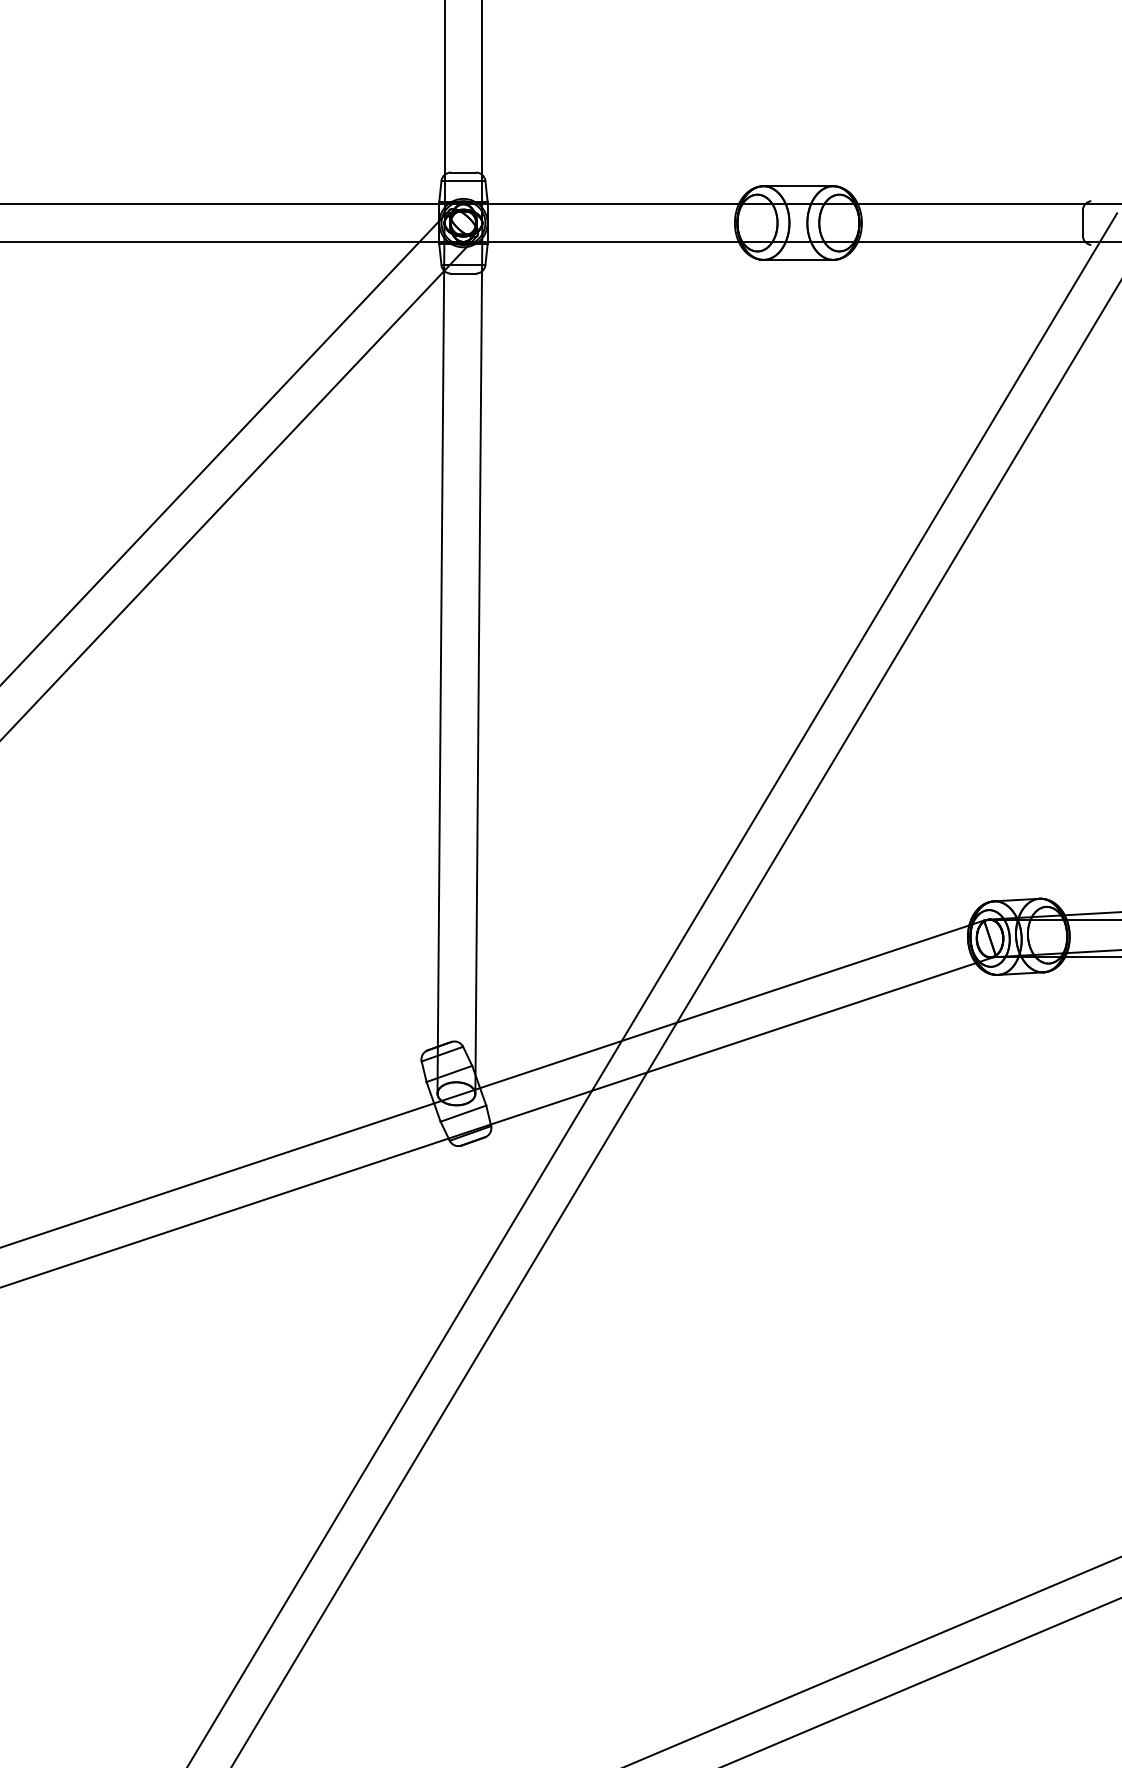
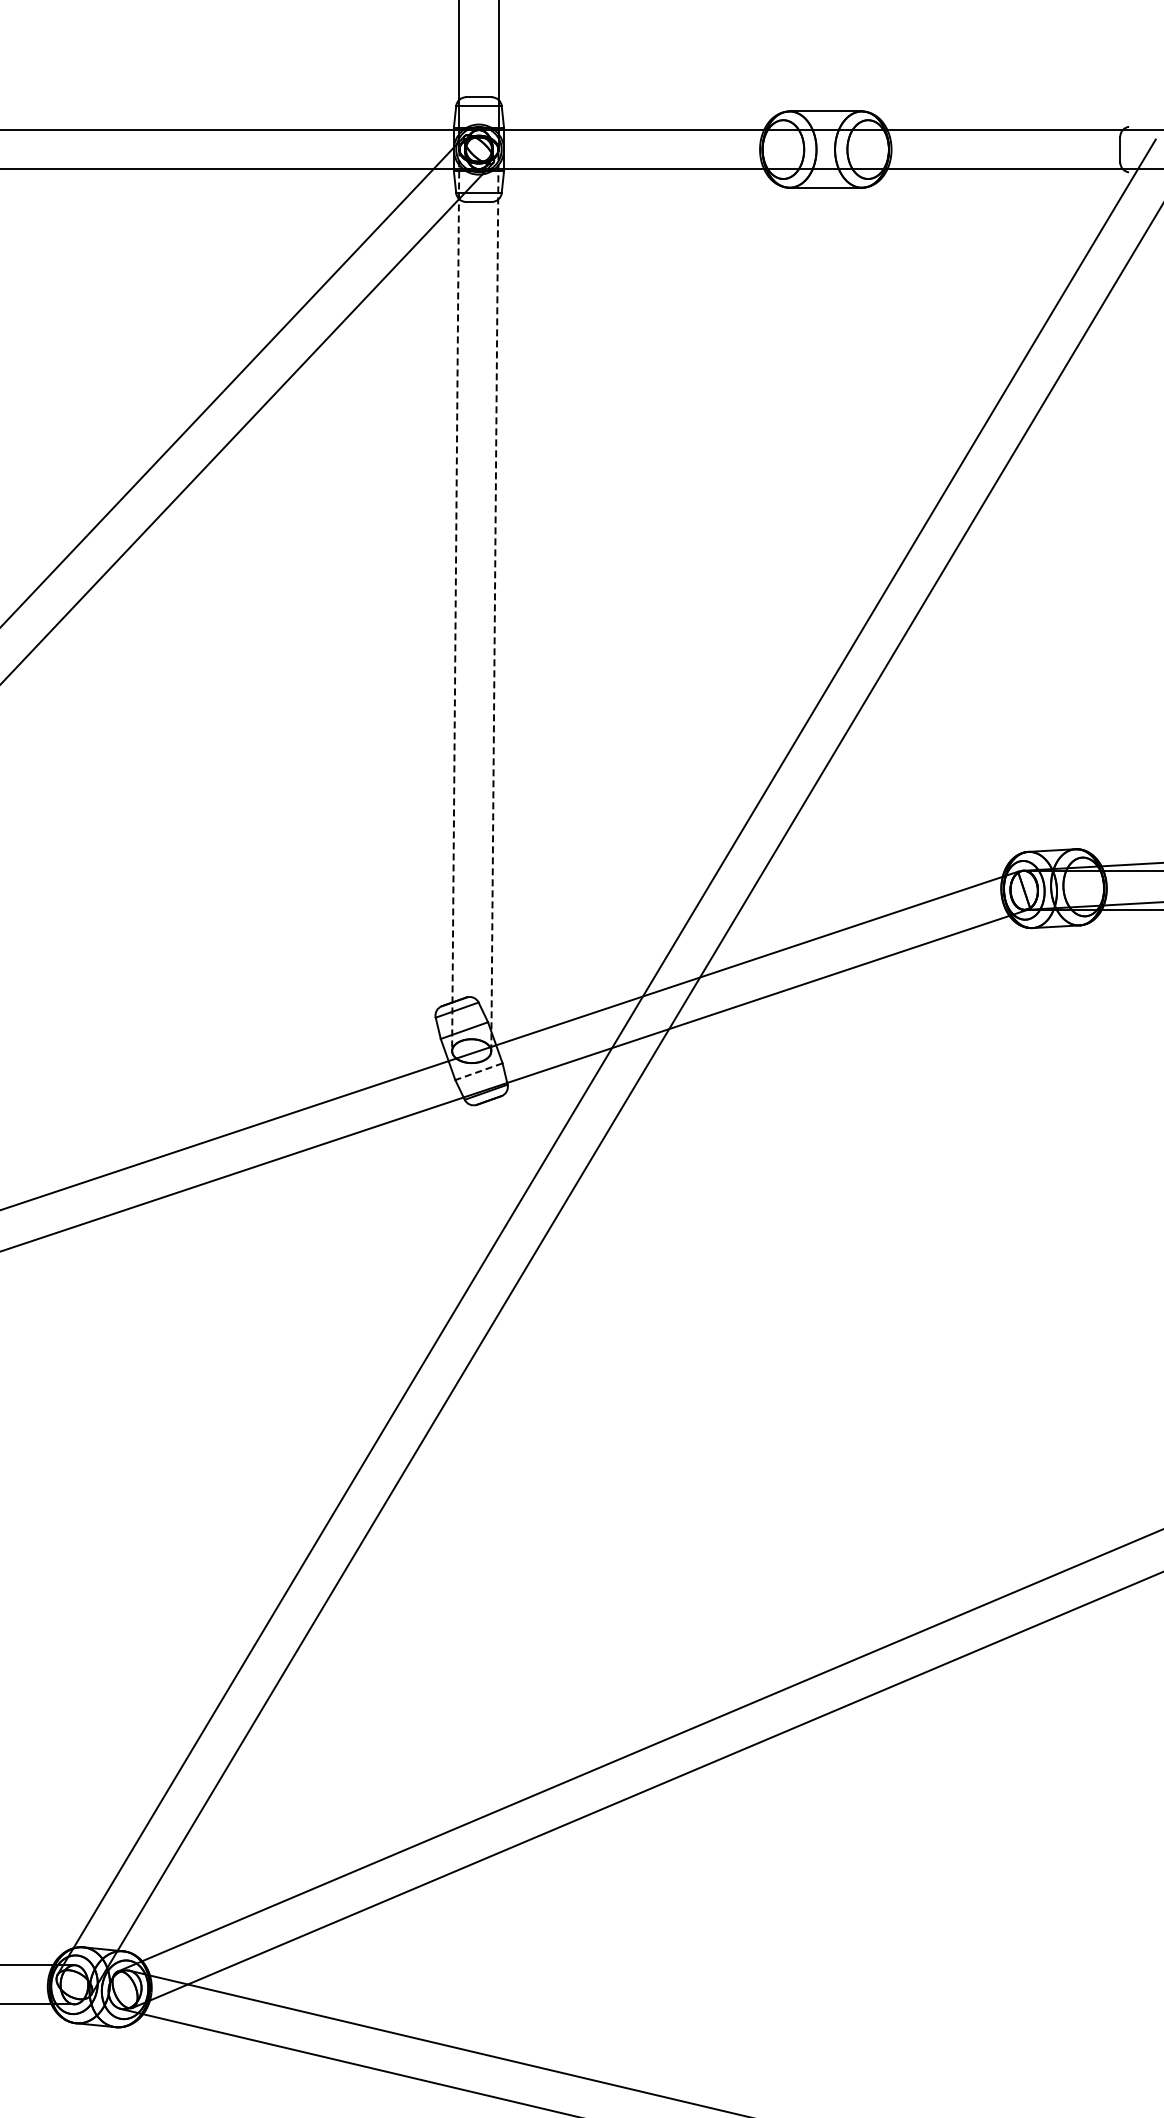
line: (440, 658) -> (455, 600), solid -> dashed
line: (478, 658) -> (494, 600), solid -> dashed
line: (463, 1113) -> (478, 1071), solid -> dashed

